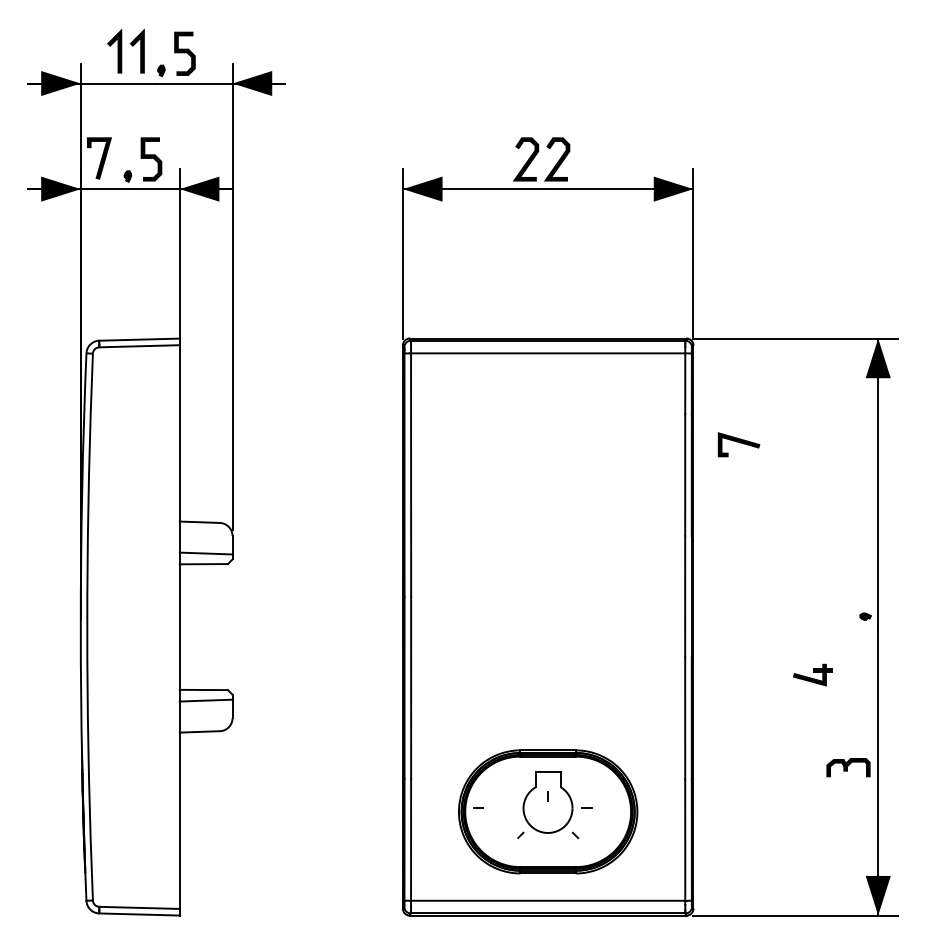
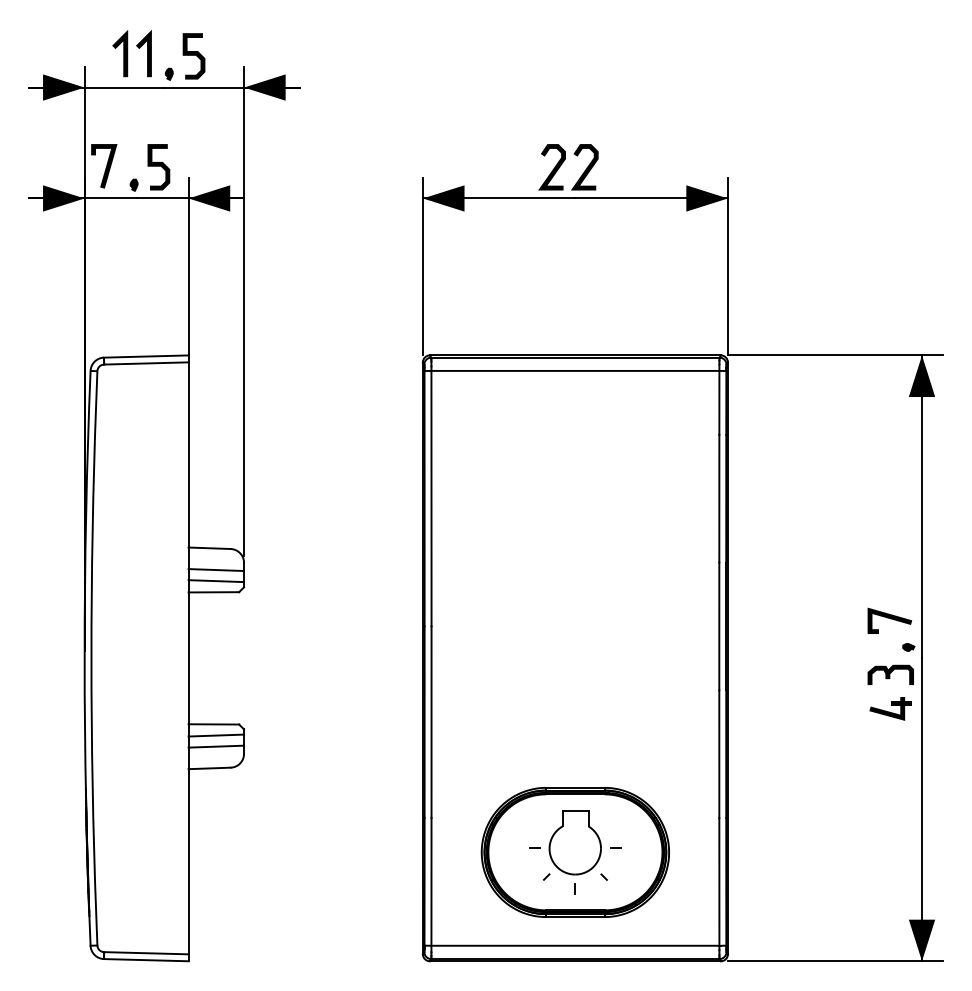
line: (739, 443) -> (890, 619), moved
line: (206, 543) -> (216, 570), added
part: (812, 674) -> (890, 708), moved
line: (206, 711) -> (216, 746), added
part: (848, 767) -> (890, 674), moved
line: (547, 795) -> (574, 888), moved
line: (477, 807) -> (534, 847), moved

